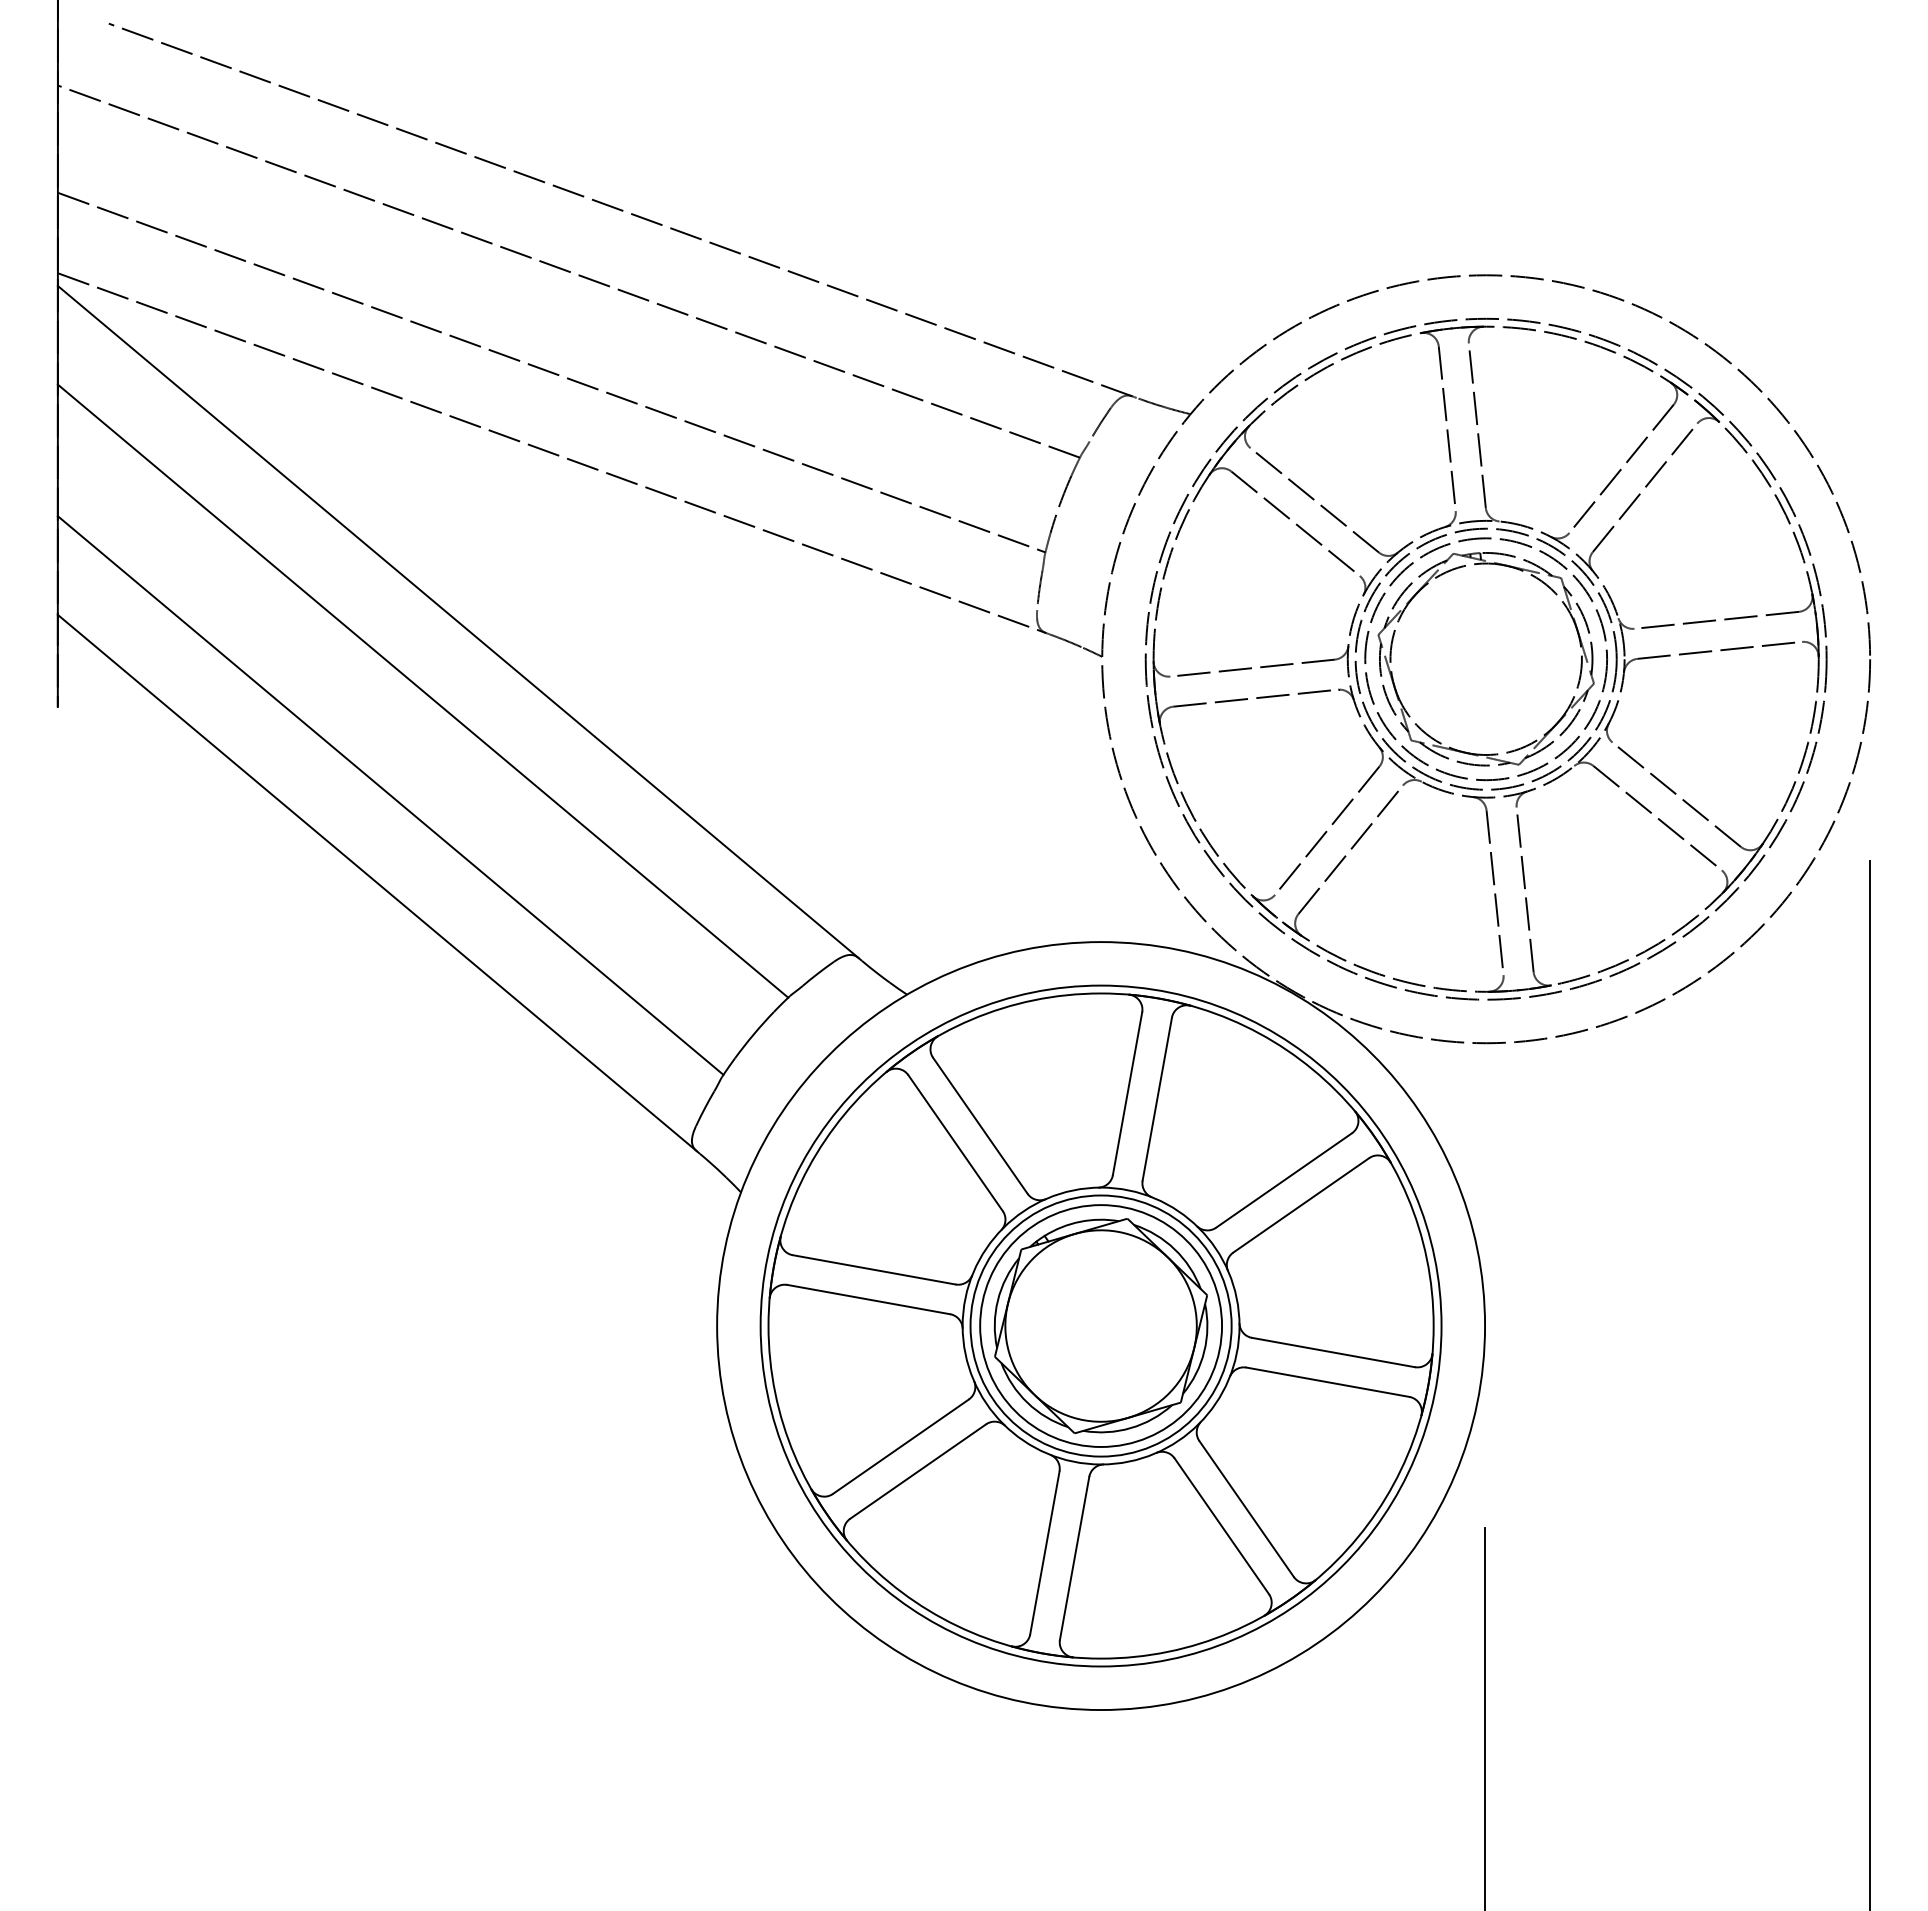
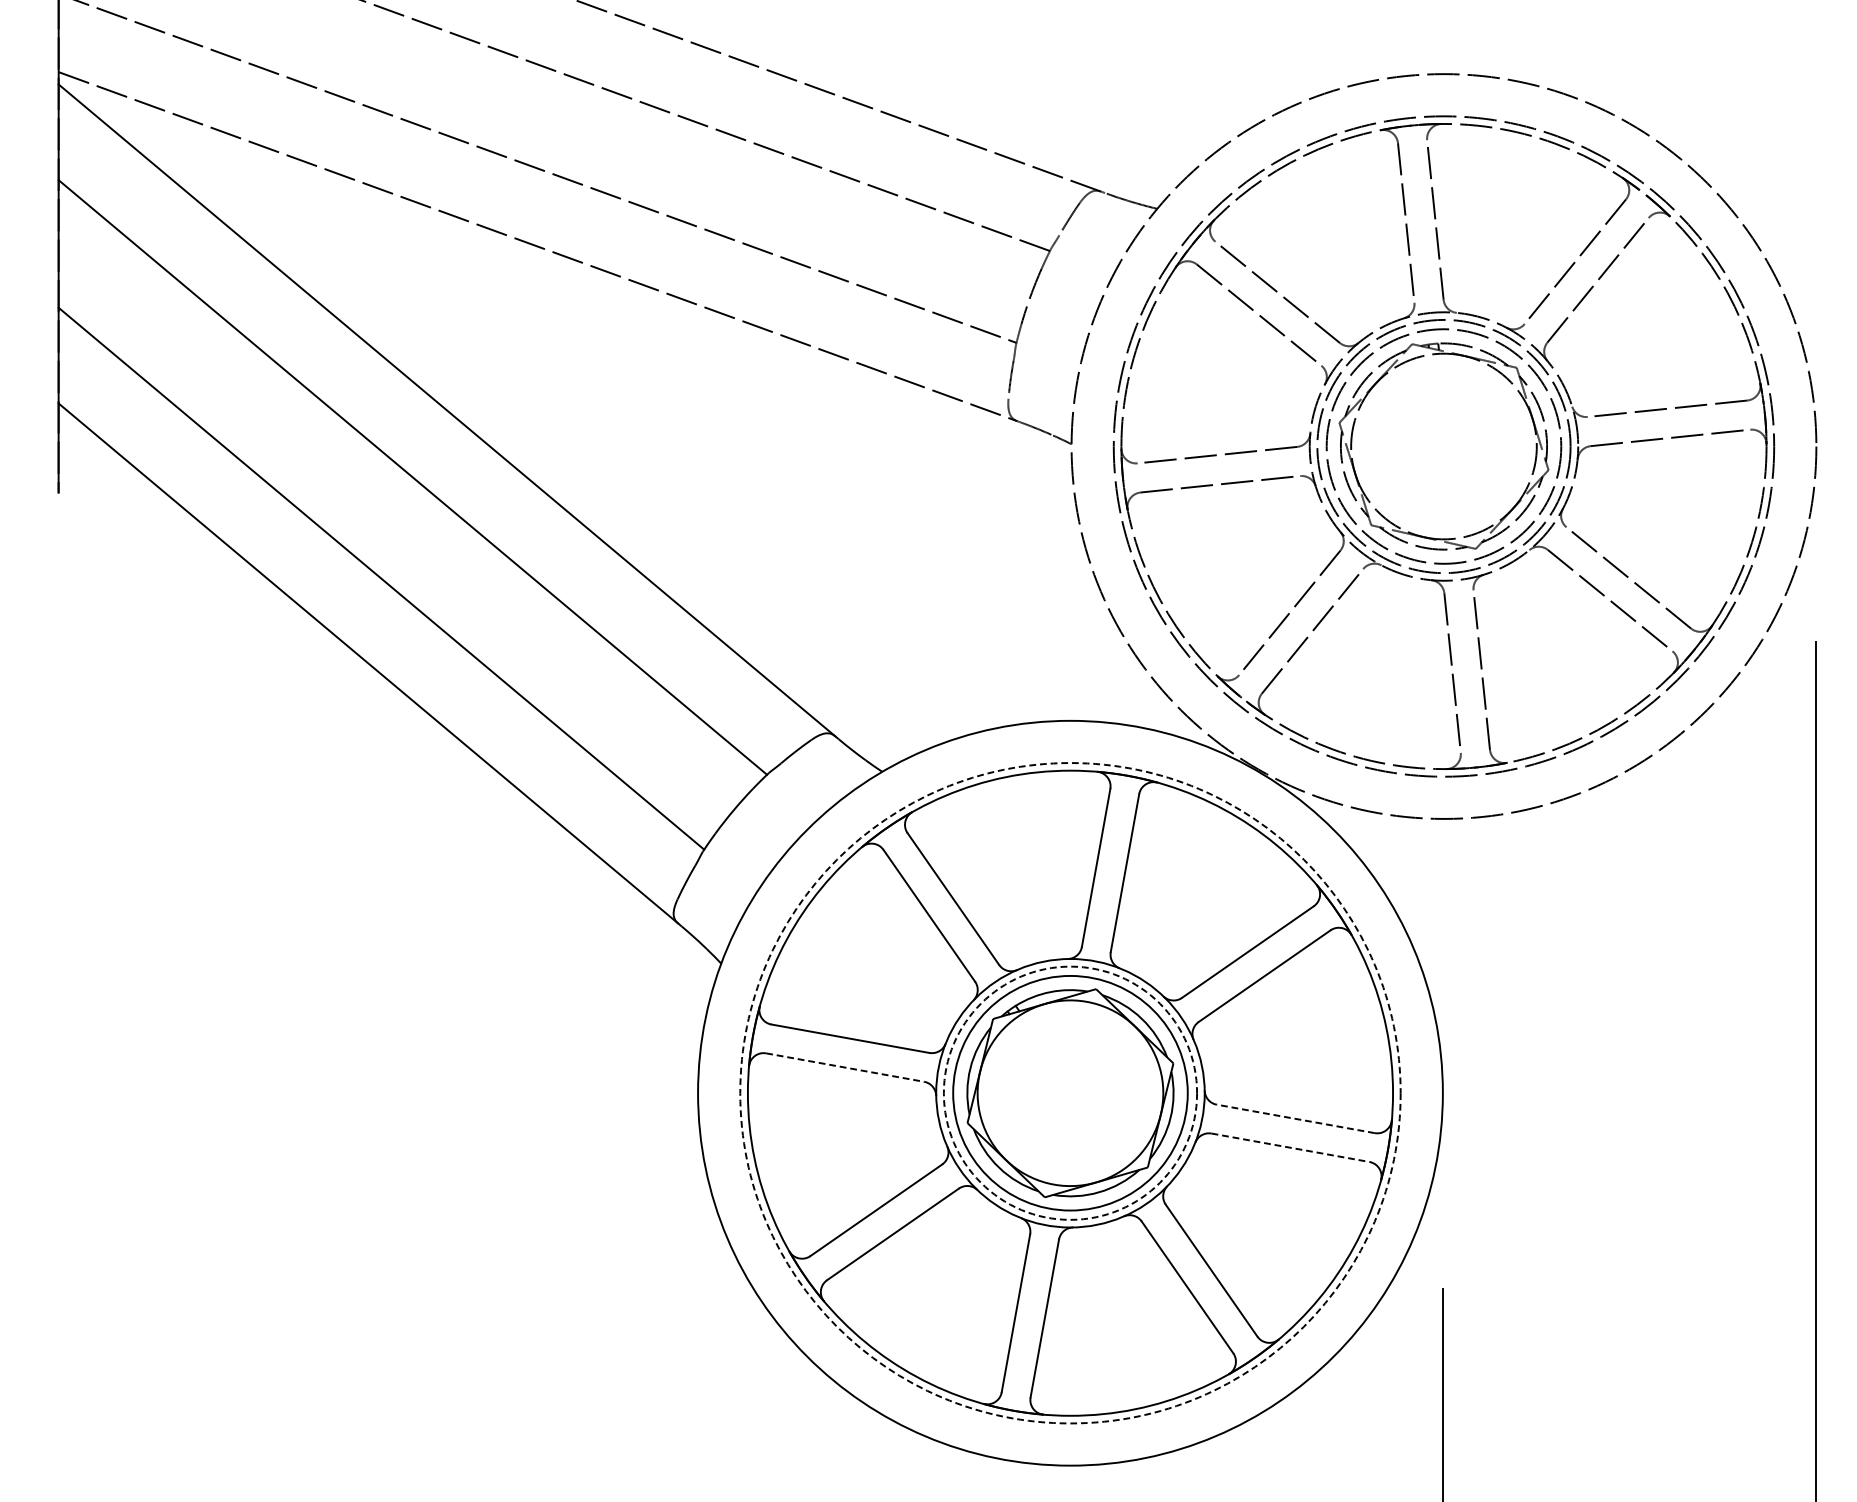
line: (868, 1299) -> (844, 1067), solid -> dashed
circle: (1100, 1325) -> (1069, 1092), solid -> dashed
circle: (1100, 1325) -> (1069, 1092), solid -> dashed
line: (1333, 1352) -> (1295, 1118), solid -> dashed
line: (1328, 1382) -> (1291, 1147), solid -> dashed

